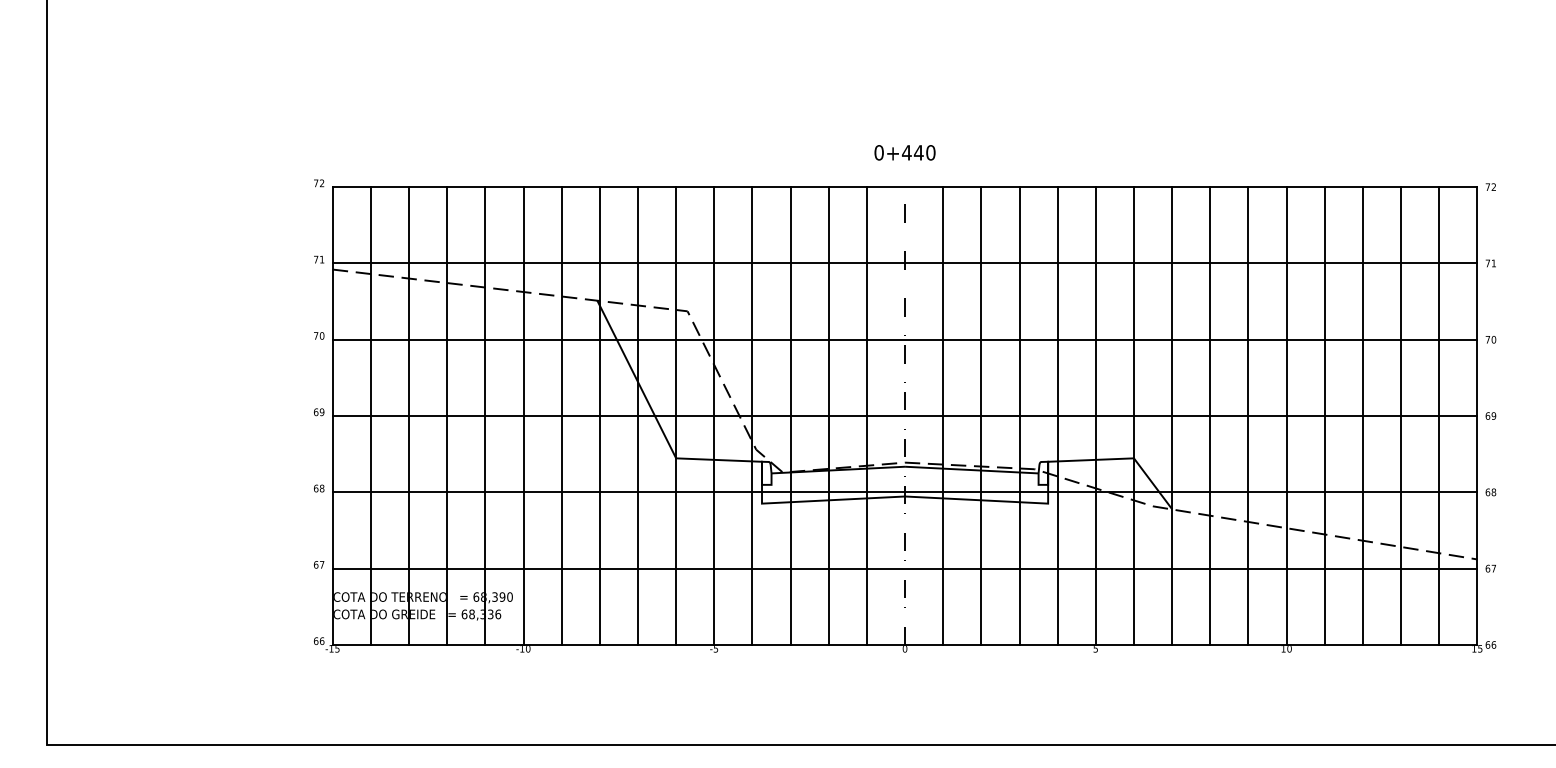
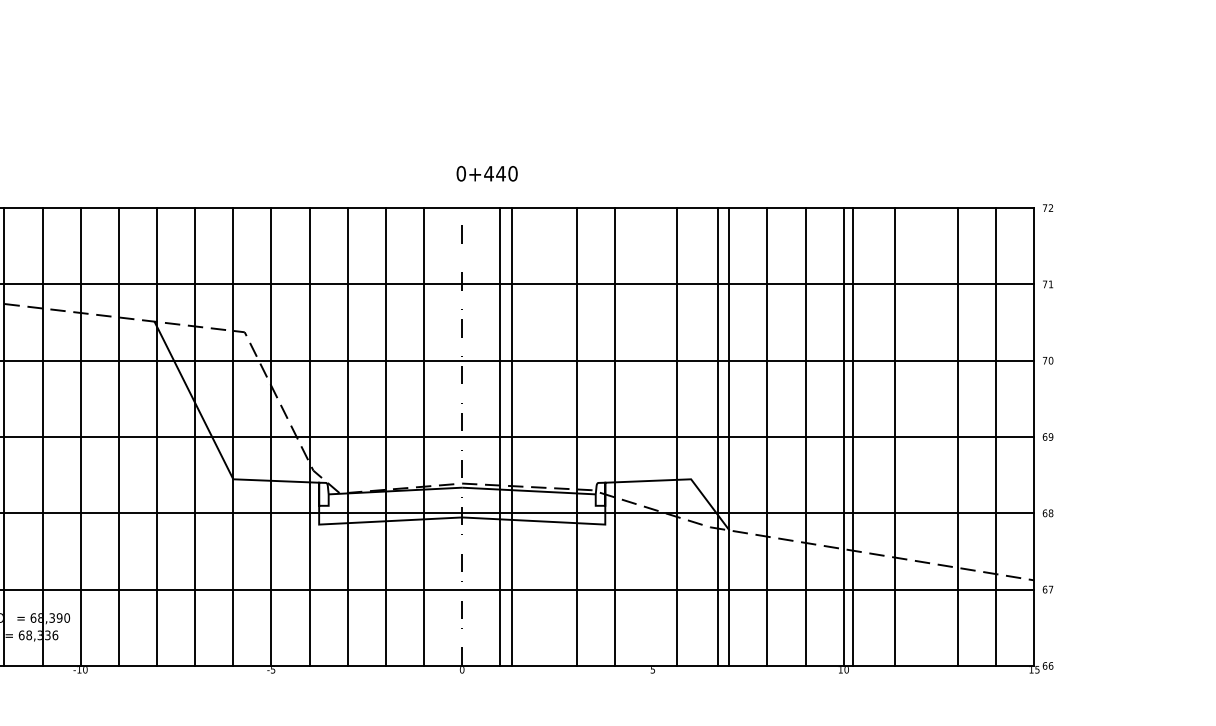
text: (904, 152) -> (486, 173), moved
line: (981, 415) -> (511, 436), moved
line: (1095, 415) -> (676, 436), moved
line: (1133, 415) -> (717, 436), moved
line: (1324, 415) -> (852, 436), moved
line: (1362, 415) -> (894, 436), moved

